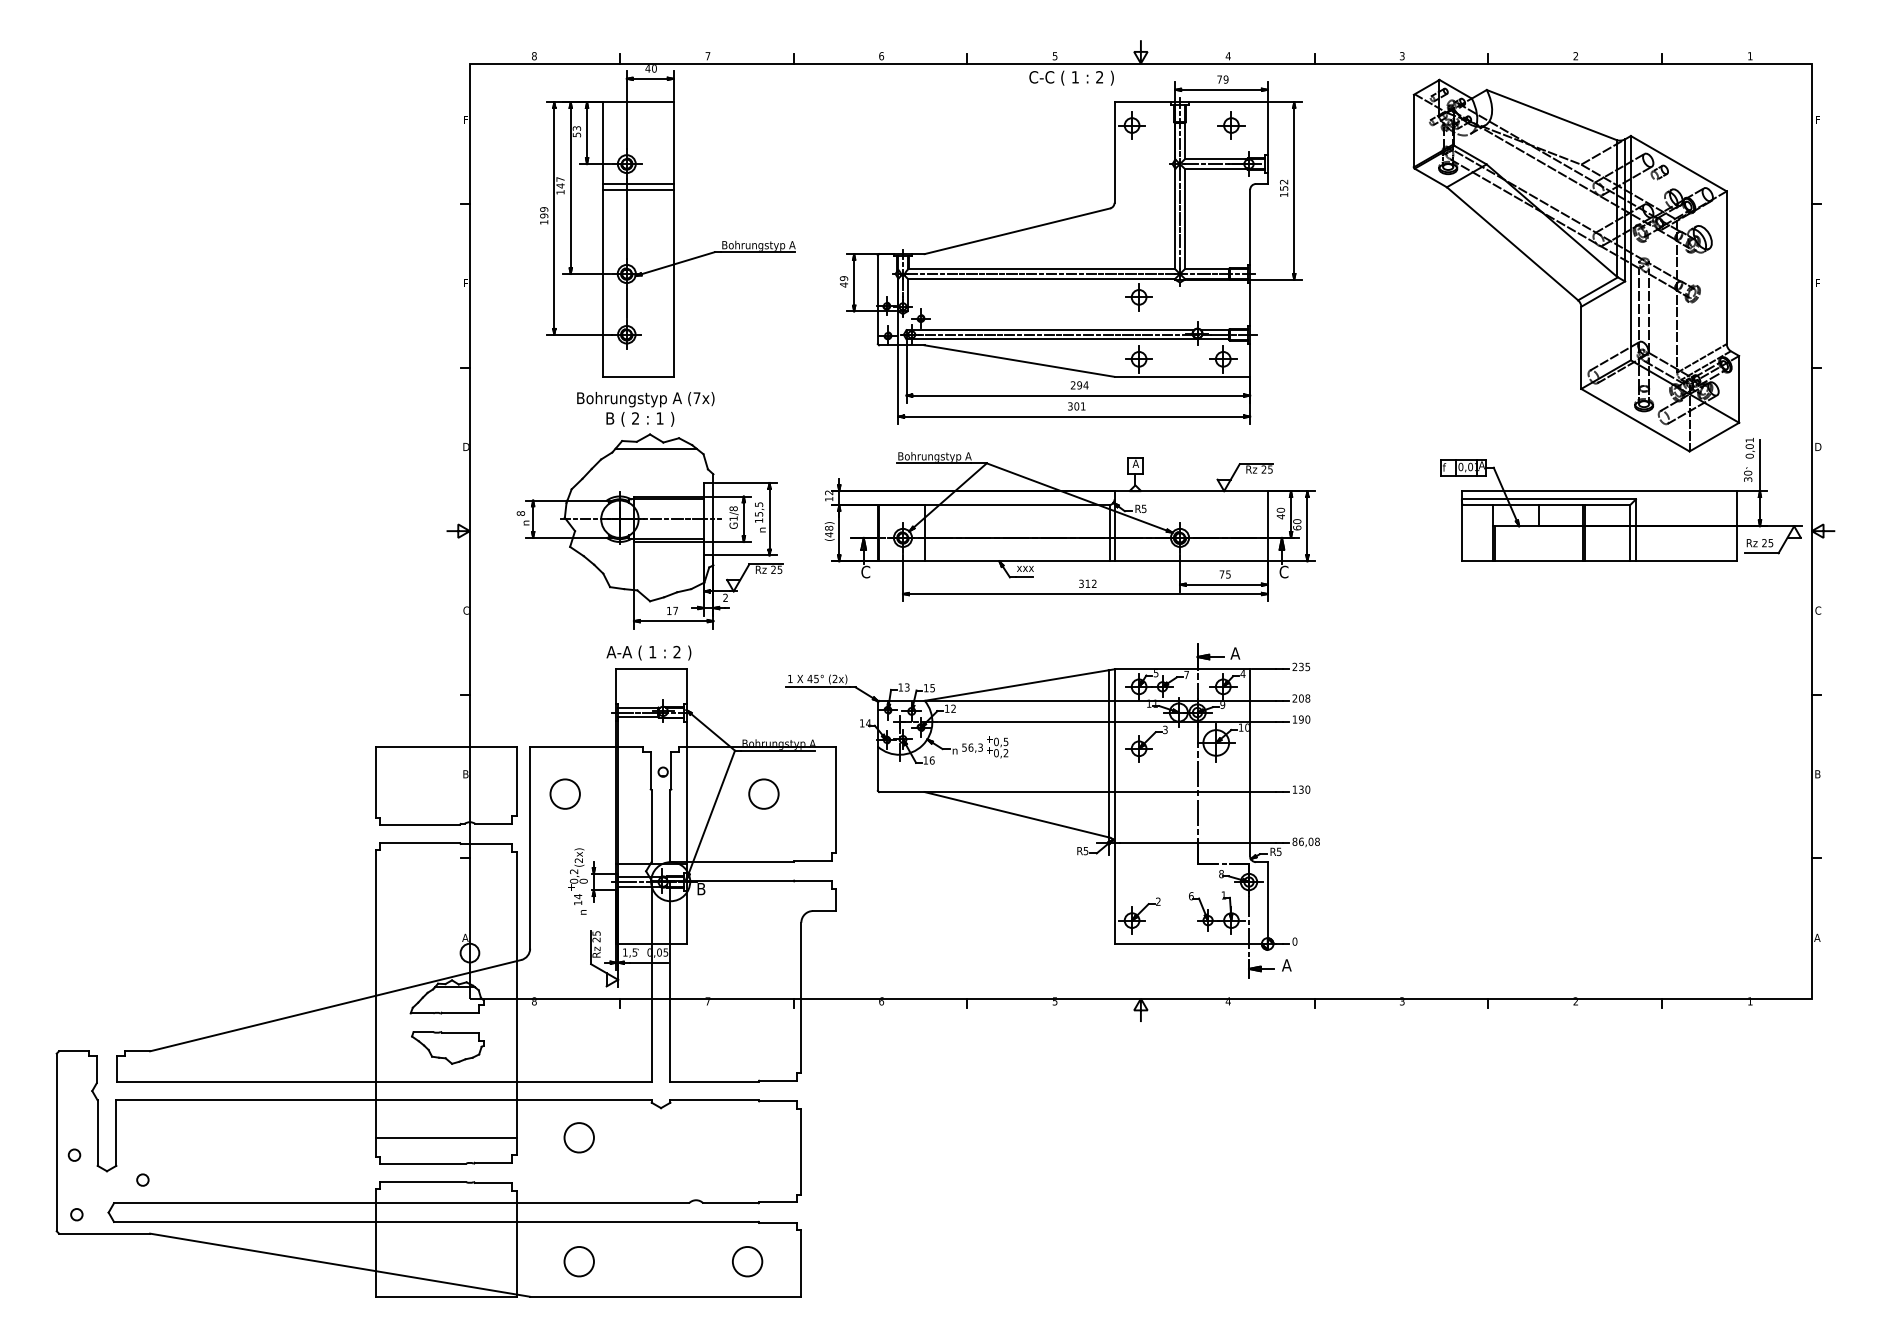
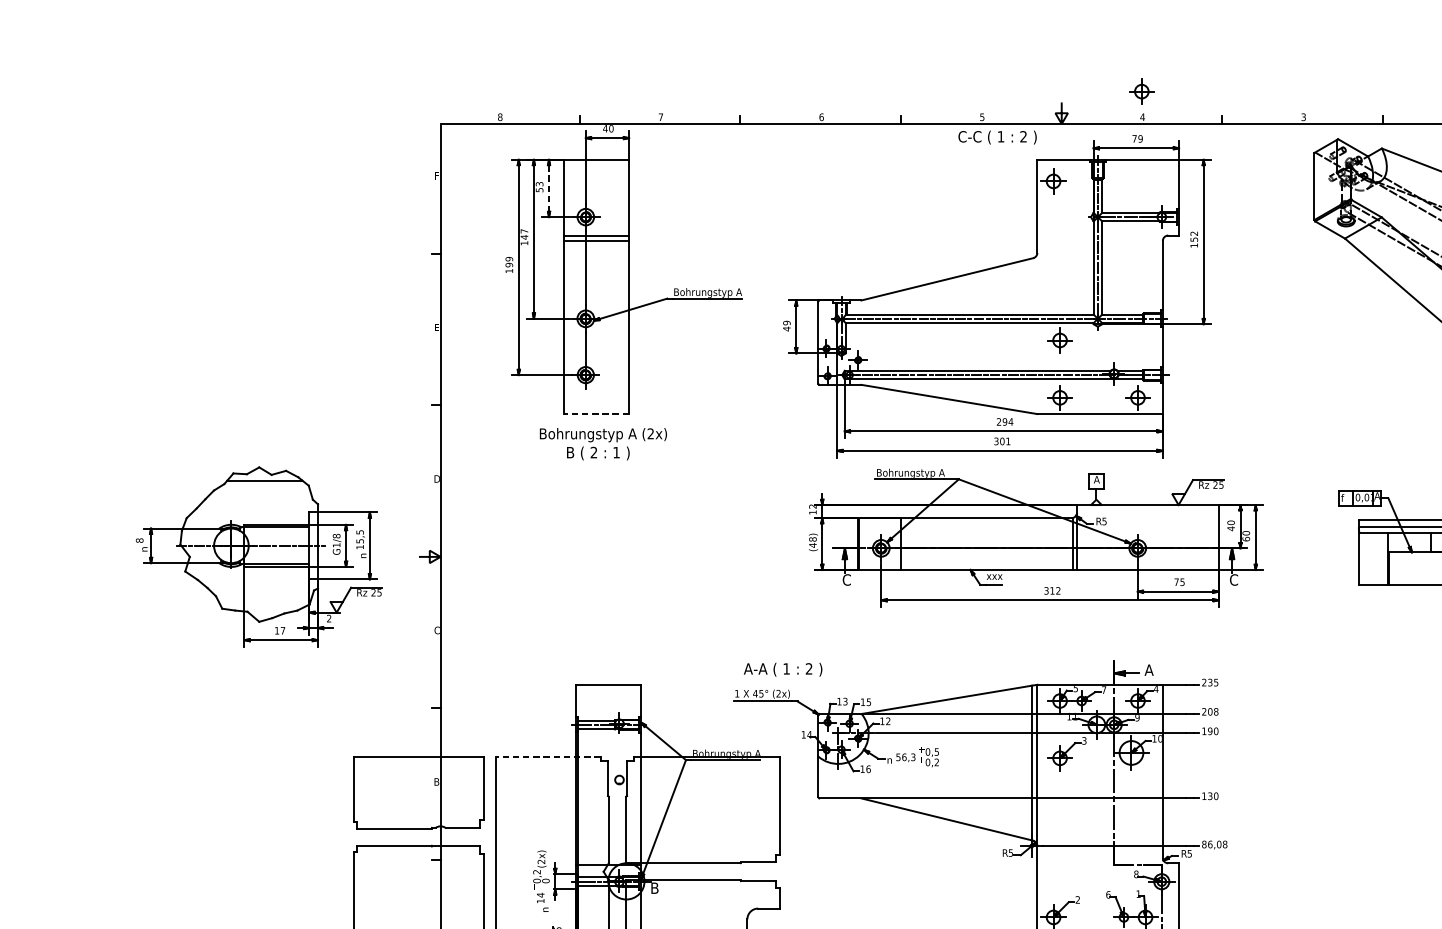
part: (1231, 125) -> (1141, 91), moved
line: (587, 133) -> (549, 188), solid -> dashed
line: (638, 376) -> (596, 413), solid -> dashed
text: (696, 397) -> (650, 433), (7x) -> (2x)
part: (1069, 526) -> (1035, 537), moved
part: (649, 531) -> (258, 557), moved
text: (648, 652) -> (782, 669), moved
line: (586, 747) -> (548, 757), solid -> dashed
part: (564, 793) -> (528, 799), removed
part: (763, 793) -> (712, 799), removed

